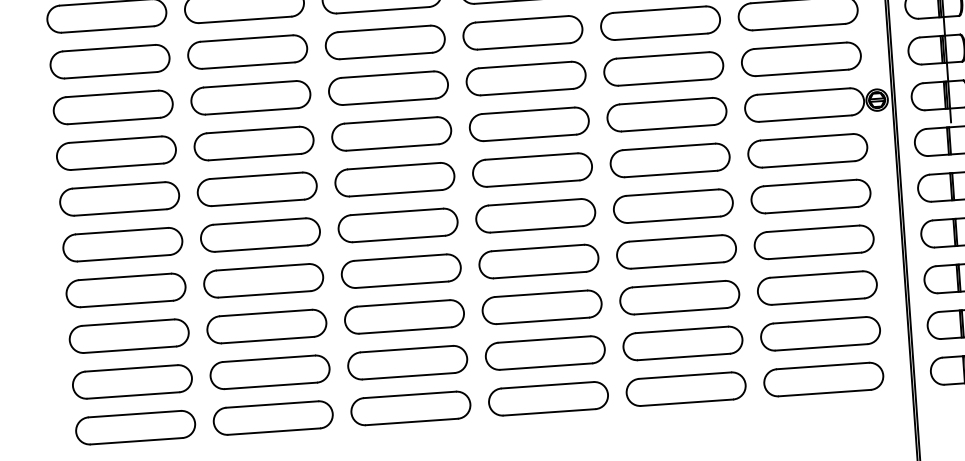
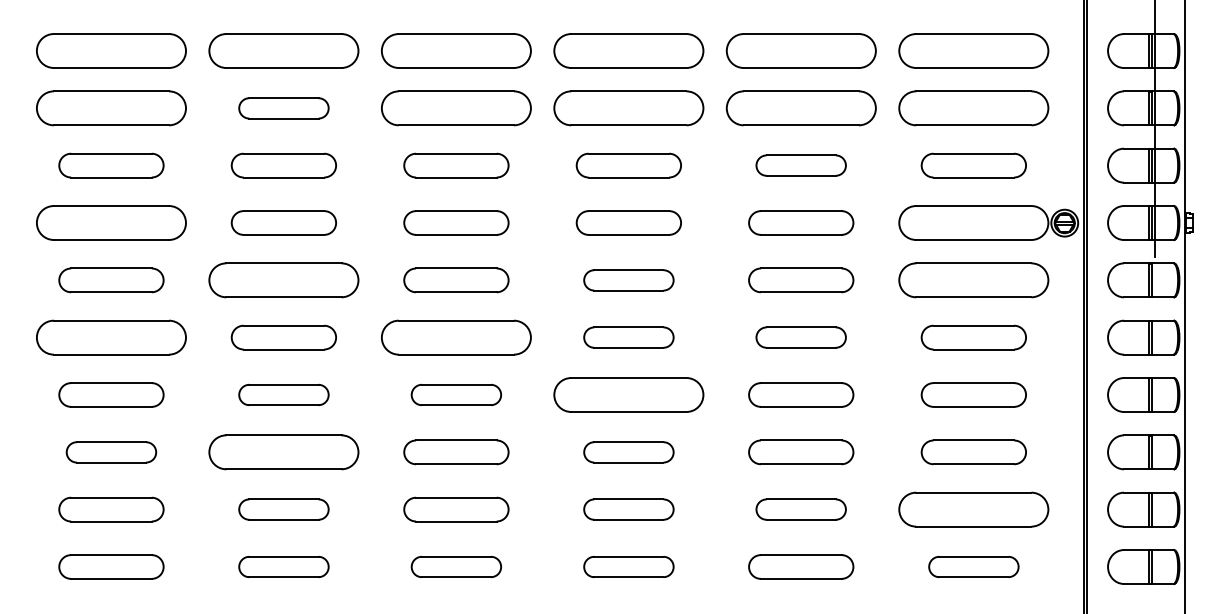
part: (247, 52) -> (283, 108), size x0.6
part: (801, 59) -> (973, 165), size x0.7
part: (663, 68) -> (800, 165), size x0.6
part: (525, 78) -> (628, 165), size x0.7
part: (388, 88) -> (456, 165), size x0.7
part: (250, 97) -> (283, 165), size x0.7
part: (113, 107) -> (111, 165), size x0.7
part: (666, 114) -> (800, 222), size x0.7
part: (529, 123) -> (628, 222), size x0.7
part: (391, 133) -> (456, 222), size x0.7
part: (253, 143) -> (283, 222), size x0.7
part: (669, 160) -> (800, 280), size x0.7
part: (532, 170) -> (628, 280), size x0.6
part: (395, 179) -> (456, 280), size x0.7
part: (810, 196) -> (973, 337), size x0.7
part: (119, 199) -> (111, 280), size x0.7
part: (672, 206) -> (800, 337), size x0.6
part: (535, 215) -> (628, 337), size x0.6
part: (260, 234) -> (283, 337), size x0.7
part: (813, 241) -> (973, 394), size x0.7
part: (675, 251) -> (800, 394), size x0.7
part: (401, 270) -> (456, 394), size x0.6
part: (263, 280) -> (283, 394), size x0.6
part: (817, 288) -> (973, 452), size x0.7
part: (126, 290) -> (111, 394), size x0.7
part: (679, 297) -> (800, 452), size x0.7
part: (541, 307) -> (628, 452), size x0.6
part: (404, 317) -> (456, 452), size x0.7
part: (129, 336) -> (111, 452), size x0.6
part: (682, 343) -> (800, 509), size x0.6
part: (545, 352) -> (628, 509), size x0.6
part: (407, 362) -> (456, 509), size x0.7
part: (269, 372) -> (283, 509), size x0.6
part: (823, 379) -> (973, 566), size x0.6
part: (132, 381) -> (111, 509), size x0.7
part: (685, 388) -> (800, 566), size x0.7
part: (548, 398) -> (628, 566), size x0.6
part: (410, 408) -> (456, 566), size x0.6
part: (272, 417) -> (283, 566), size x0.6
part: (135, 427) -> (111, 566), size x0.7

